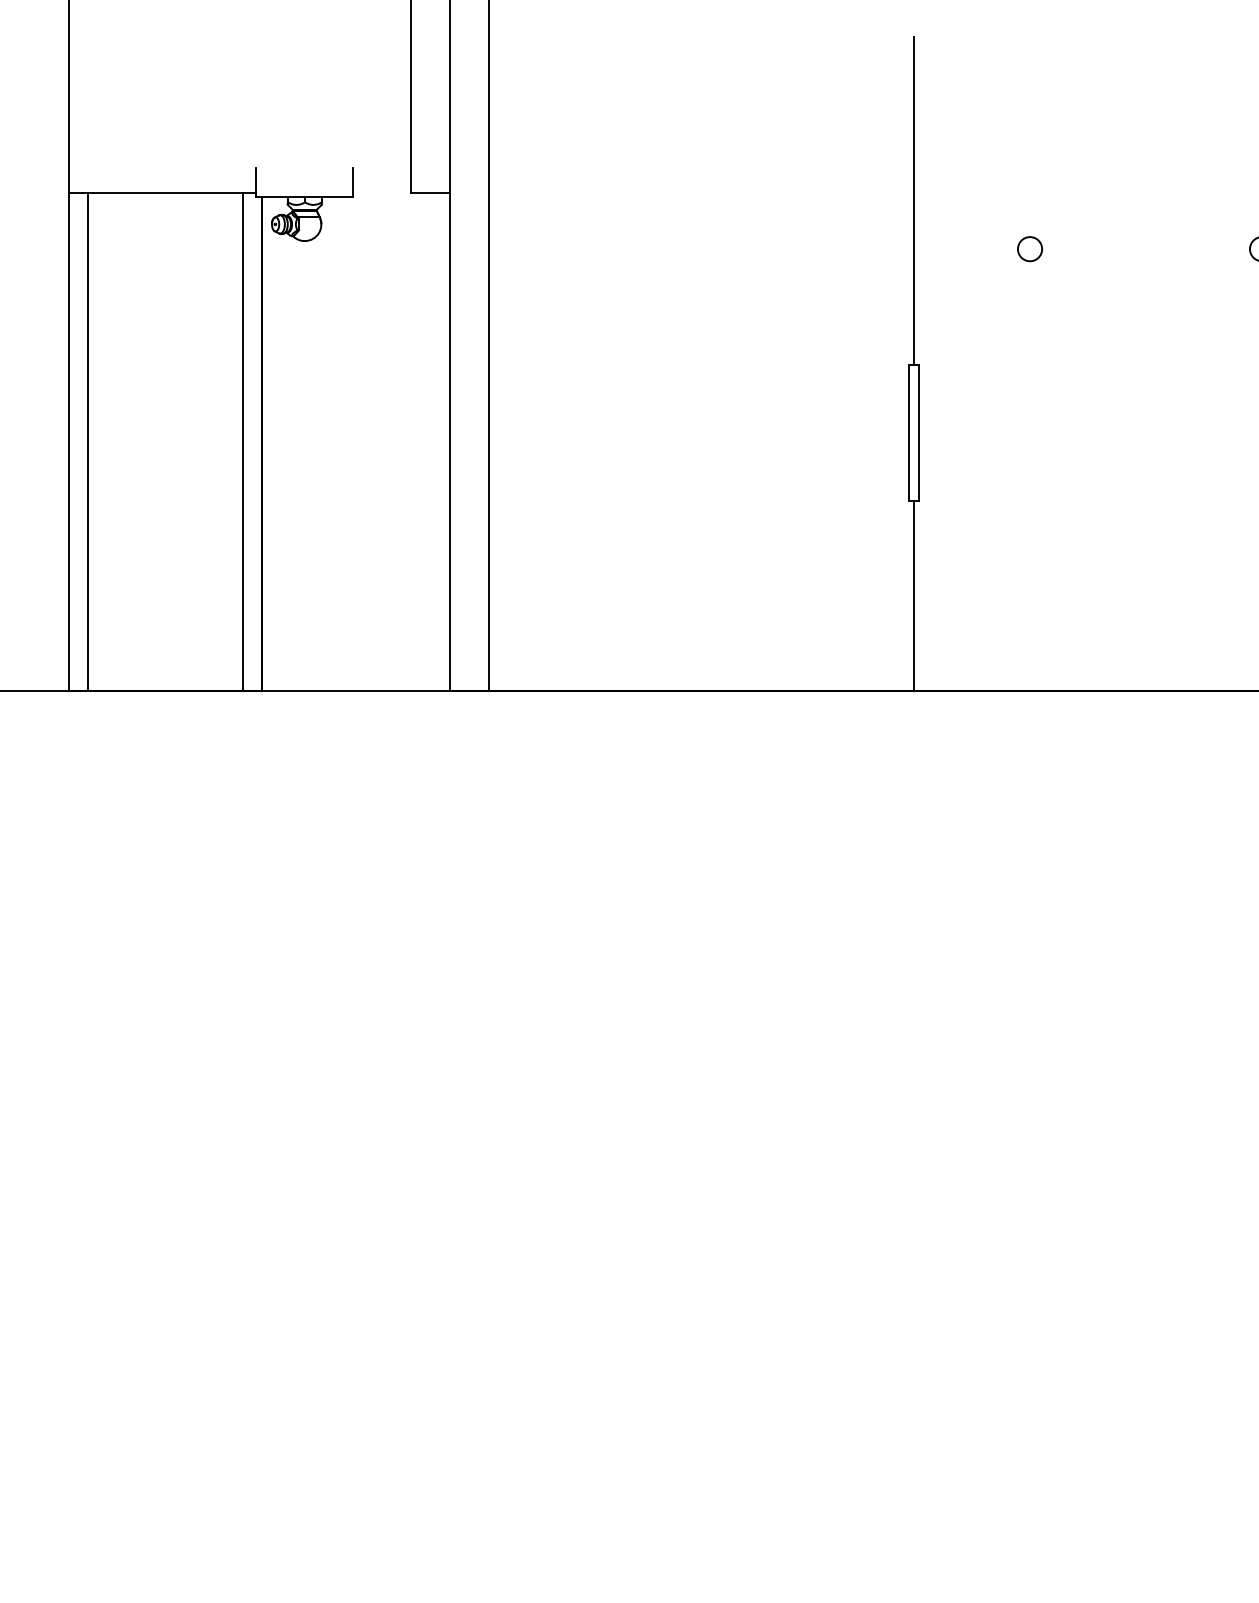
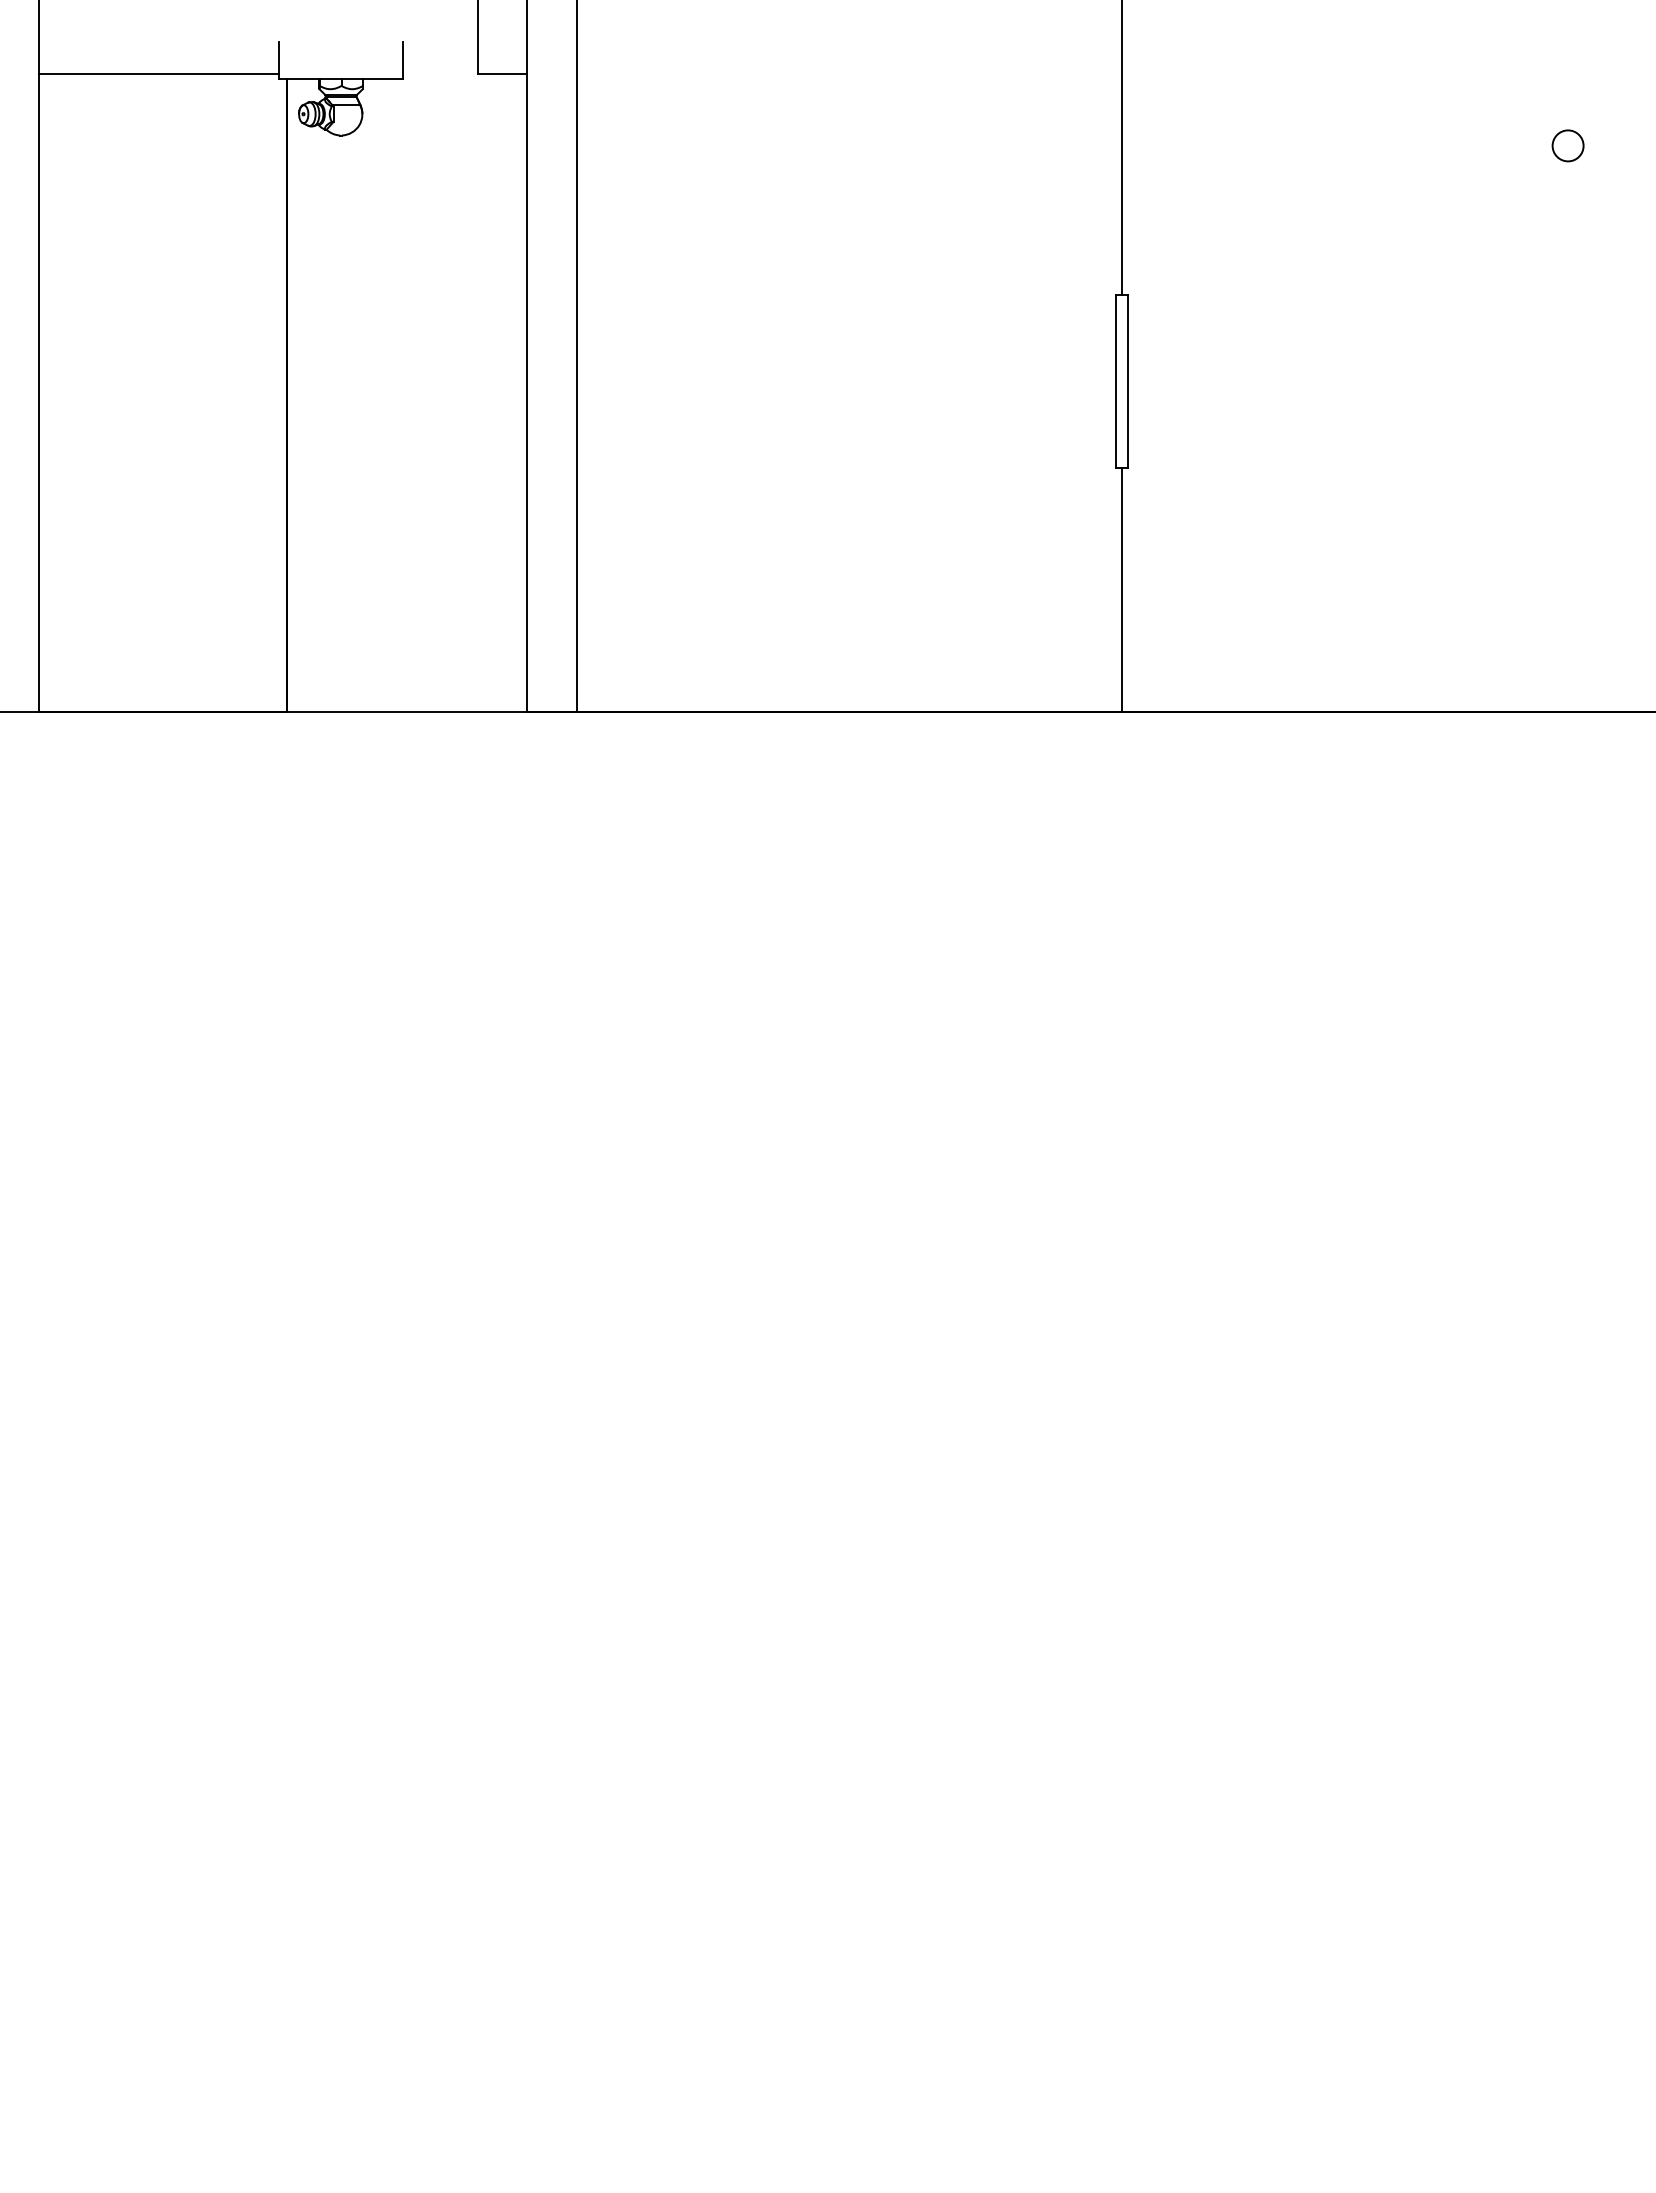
circle: (1029, 248) -> (1270, 145), removed
line: (88, 441) -> (63, 392), removed
line: (242, 441) -> (261, 392), removed

